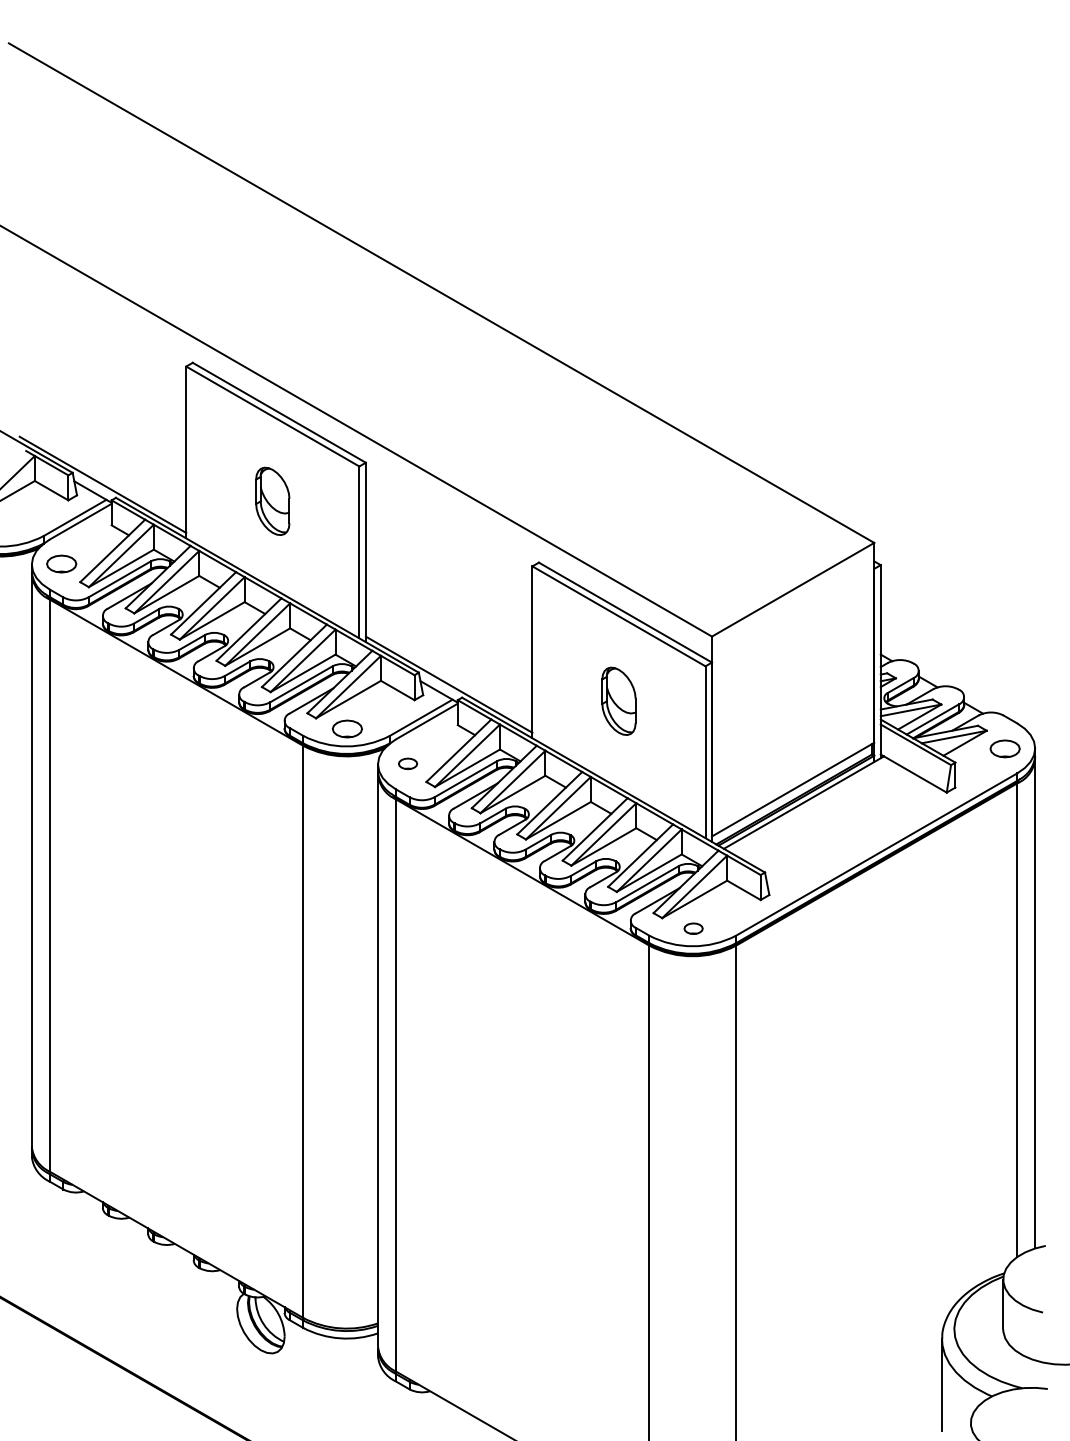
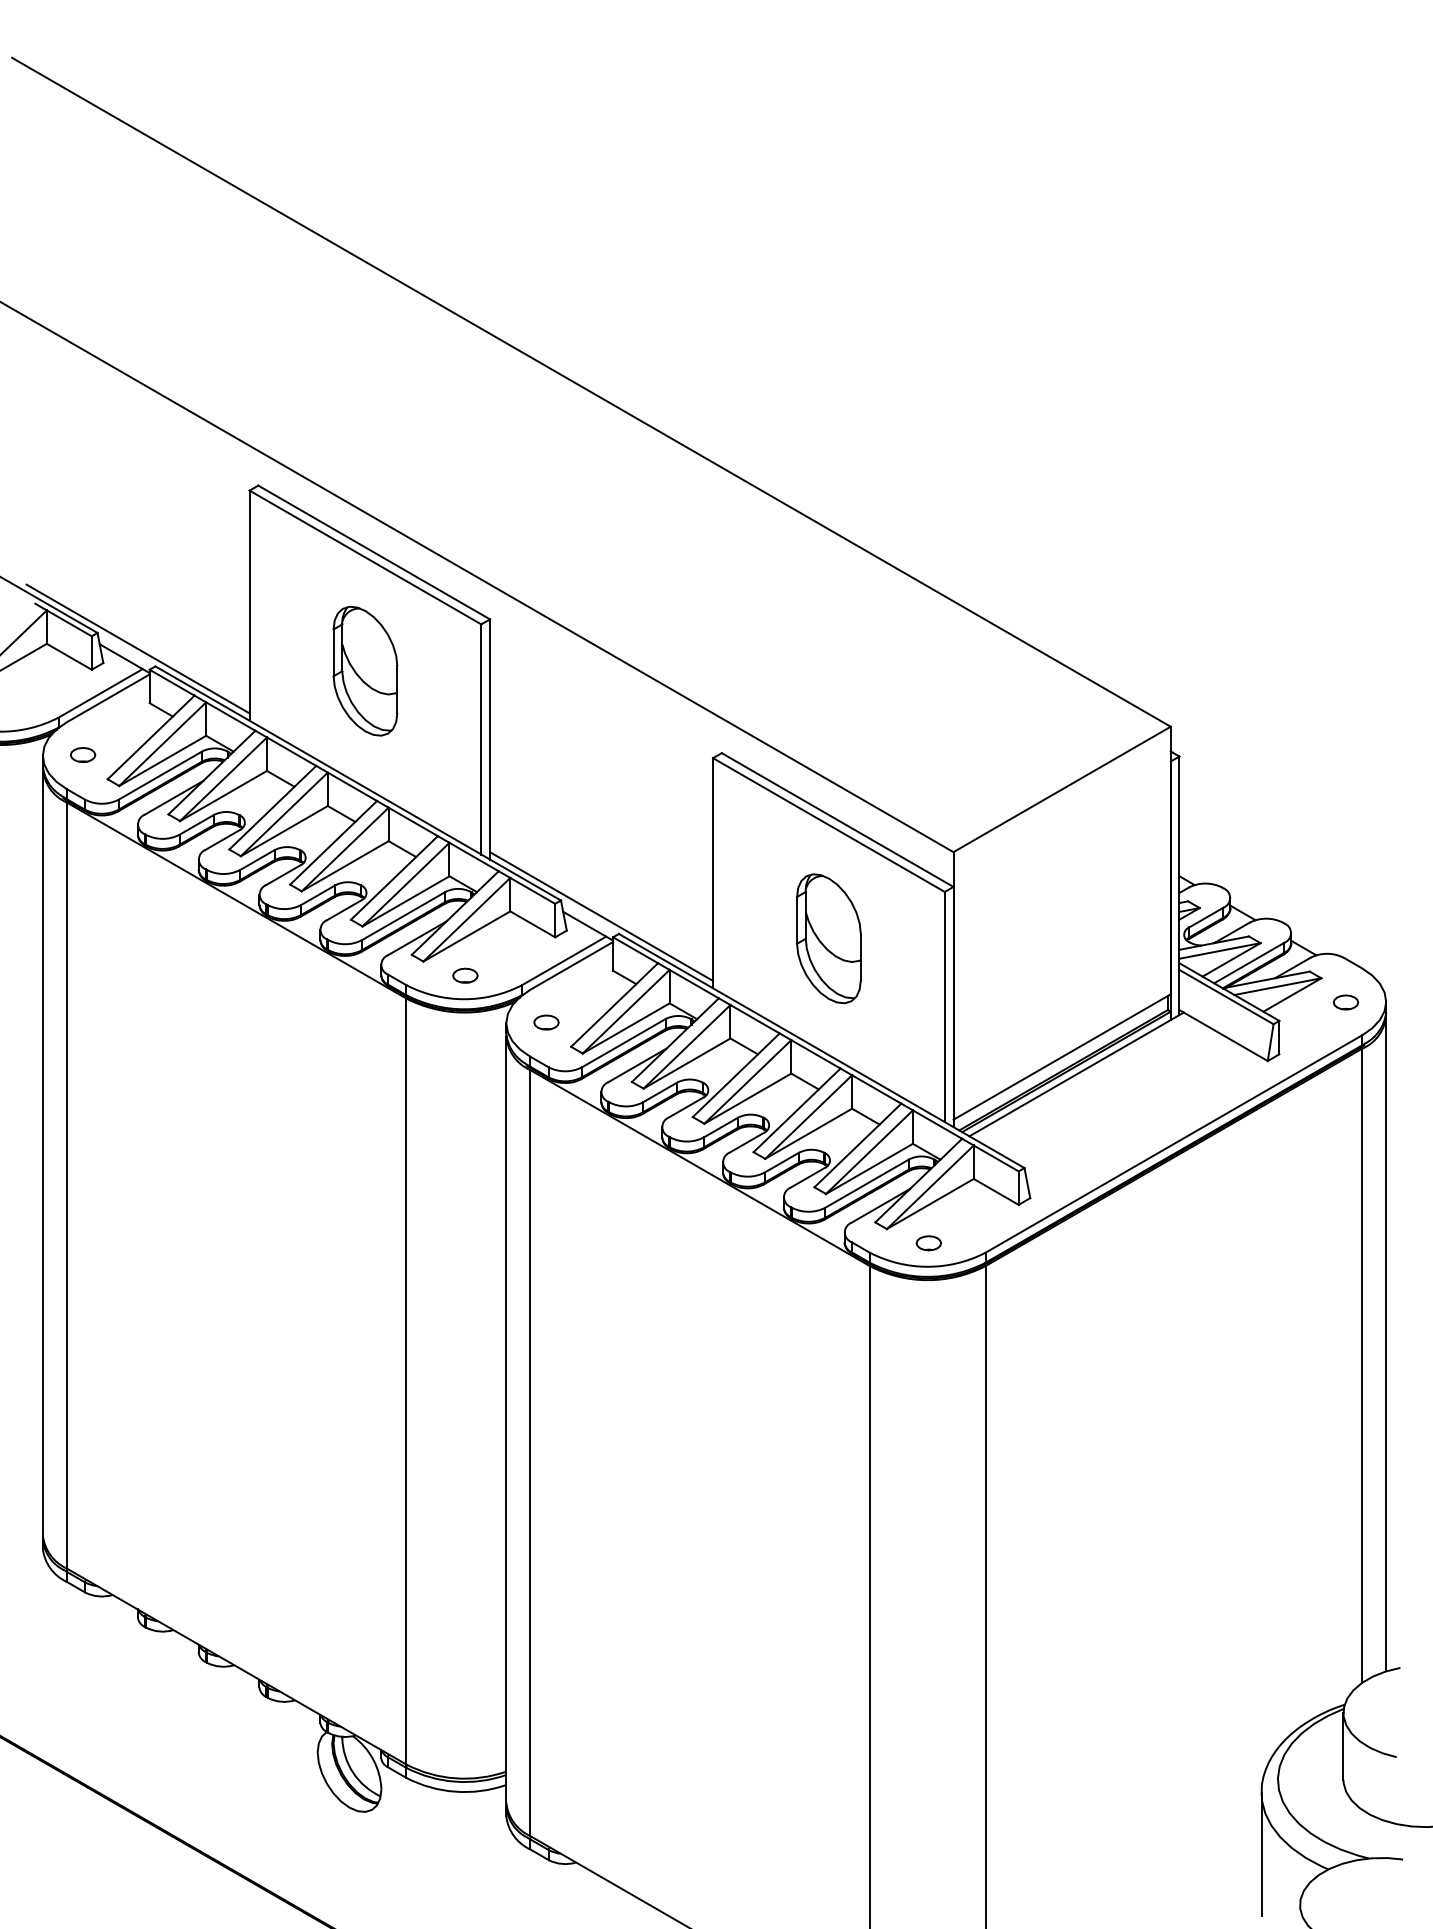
part: (272, 500) -> (365, 670), size x1.43
part: (62, 563) -> (83, 754), size x0.62
part: (618, 701) -> (828, 938), size x1.43
part: (347, 728) -> (465, 975), size x0.62
part: (1004, 748) -> (1345, 1002), size x0.62

